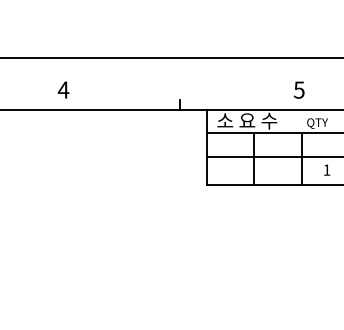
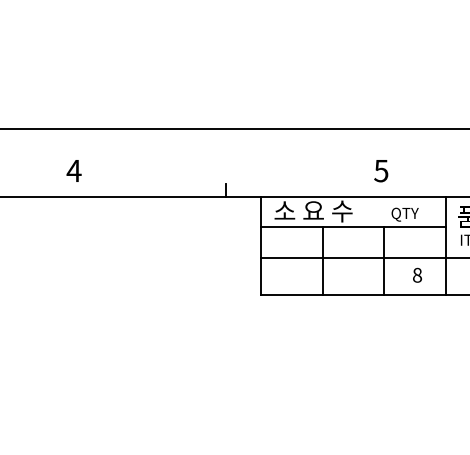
text: (327, 169) -> (417, 274), 1 -> 8

